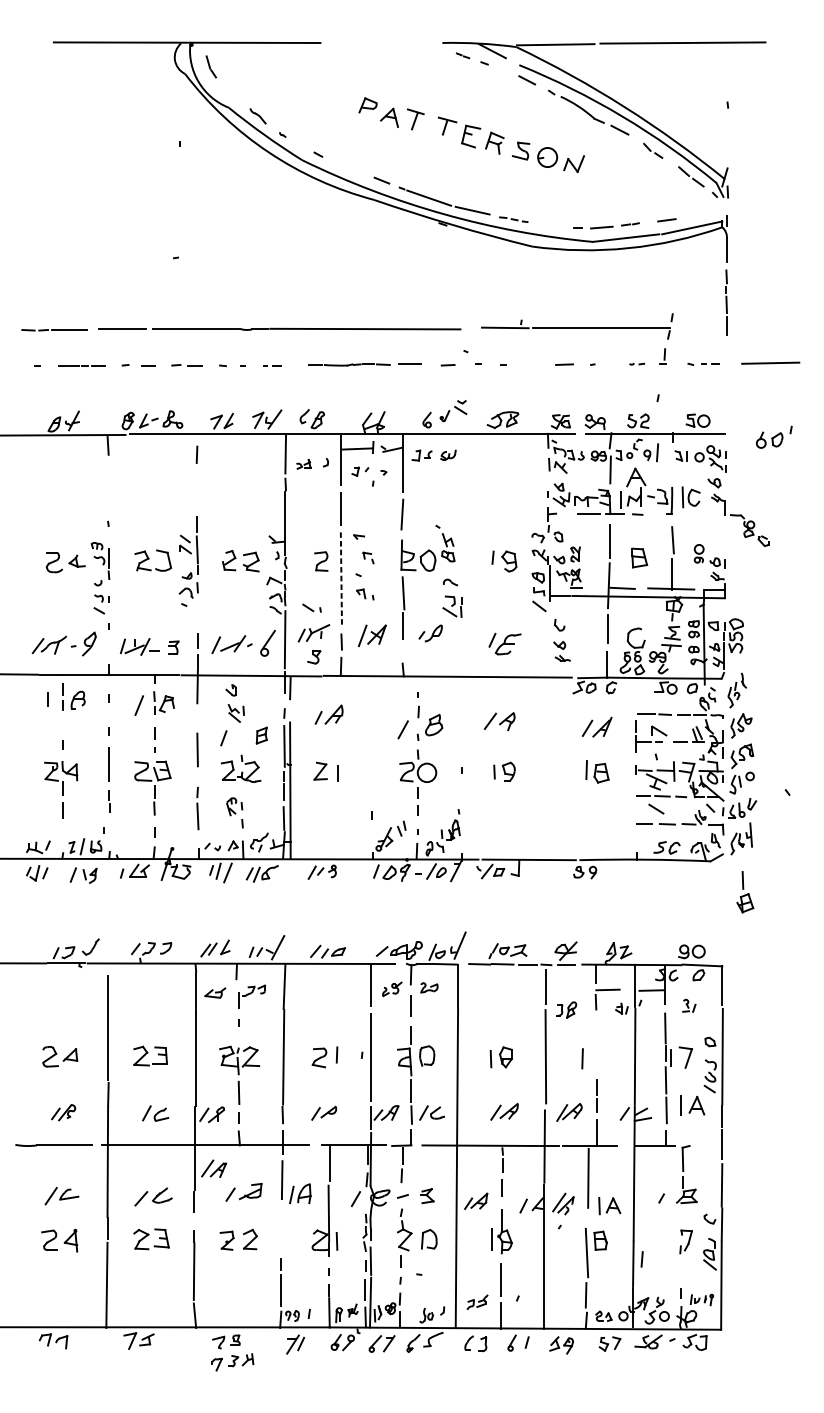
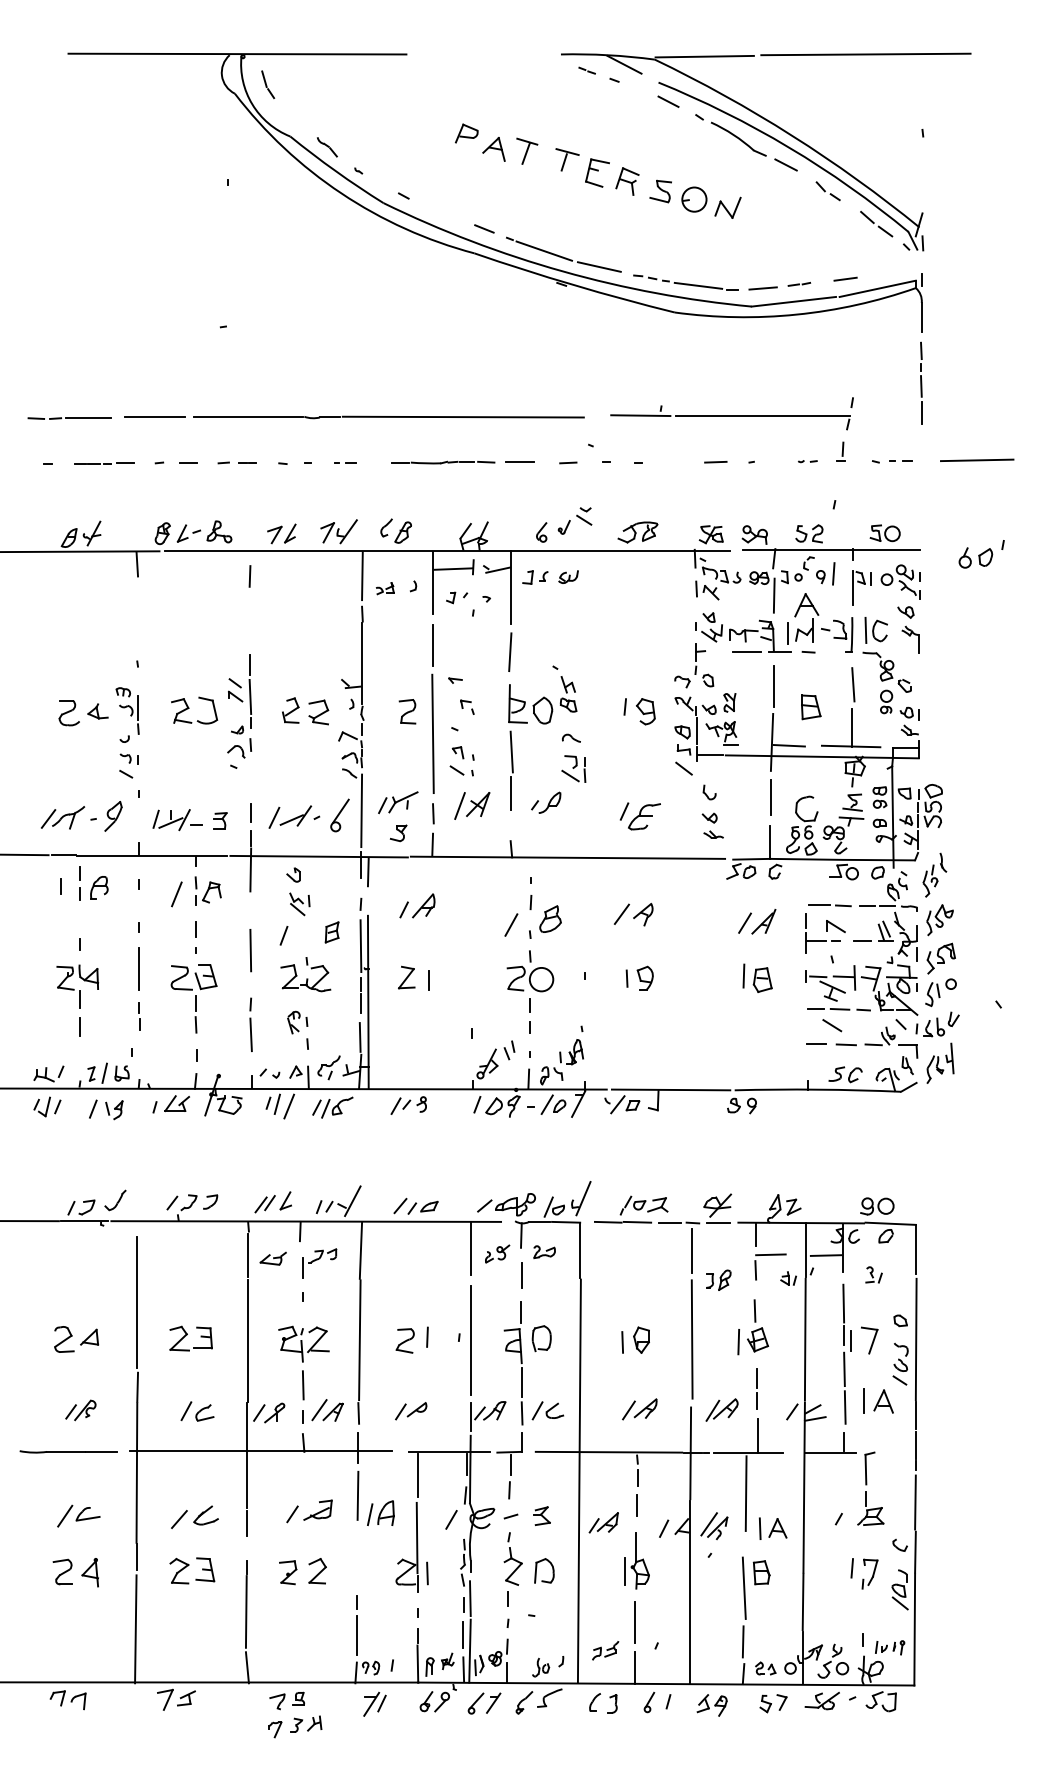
line: (550, 225) -> (698, 285), added
line: (672, 463) -> (852, 587), added
part: (748, 529) -> (886, 671), moved
line: (341, 579) -> (433, 734), dashed -> solid
part: (311, 607) -> (461, 770), moved
part: (745, 891) -> (758, 1325), moved
part: (213, 1168) -> (327, 1410), moved
line: (641, 1259) -> (851, 1568), moved

